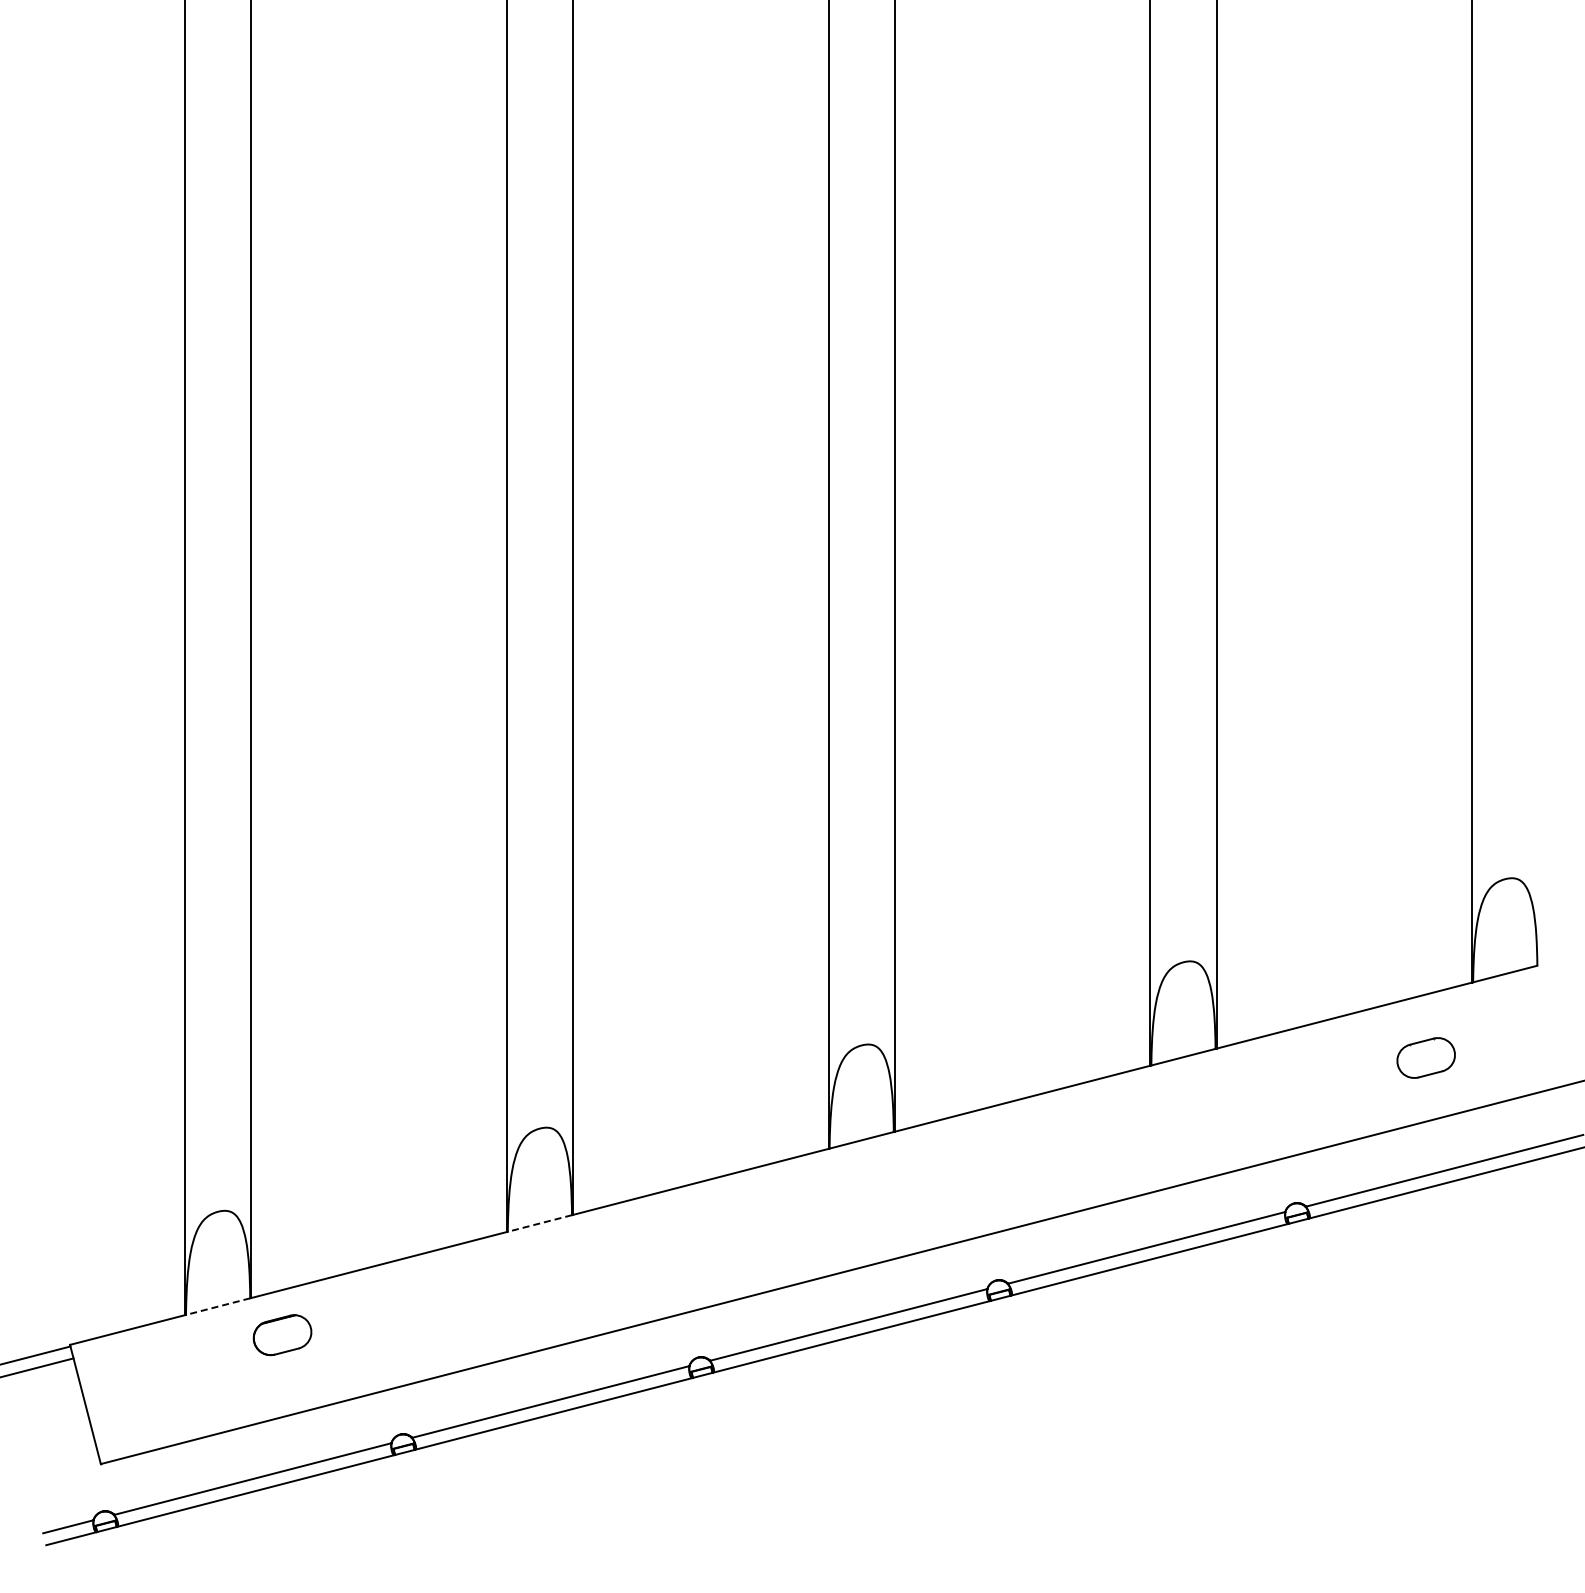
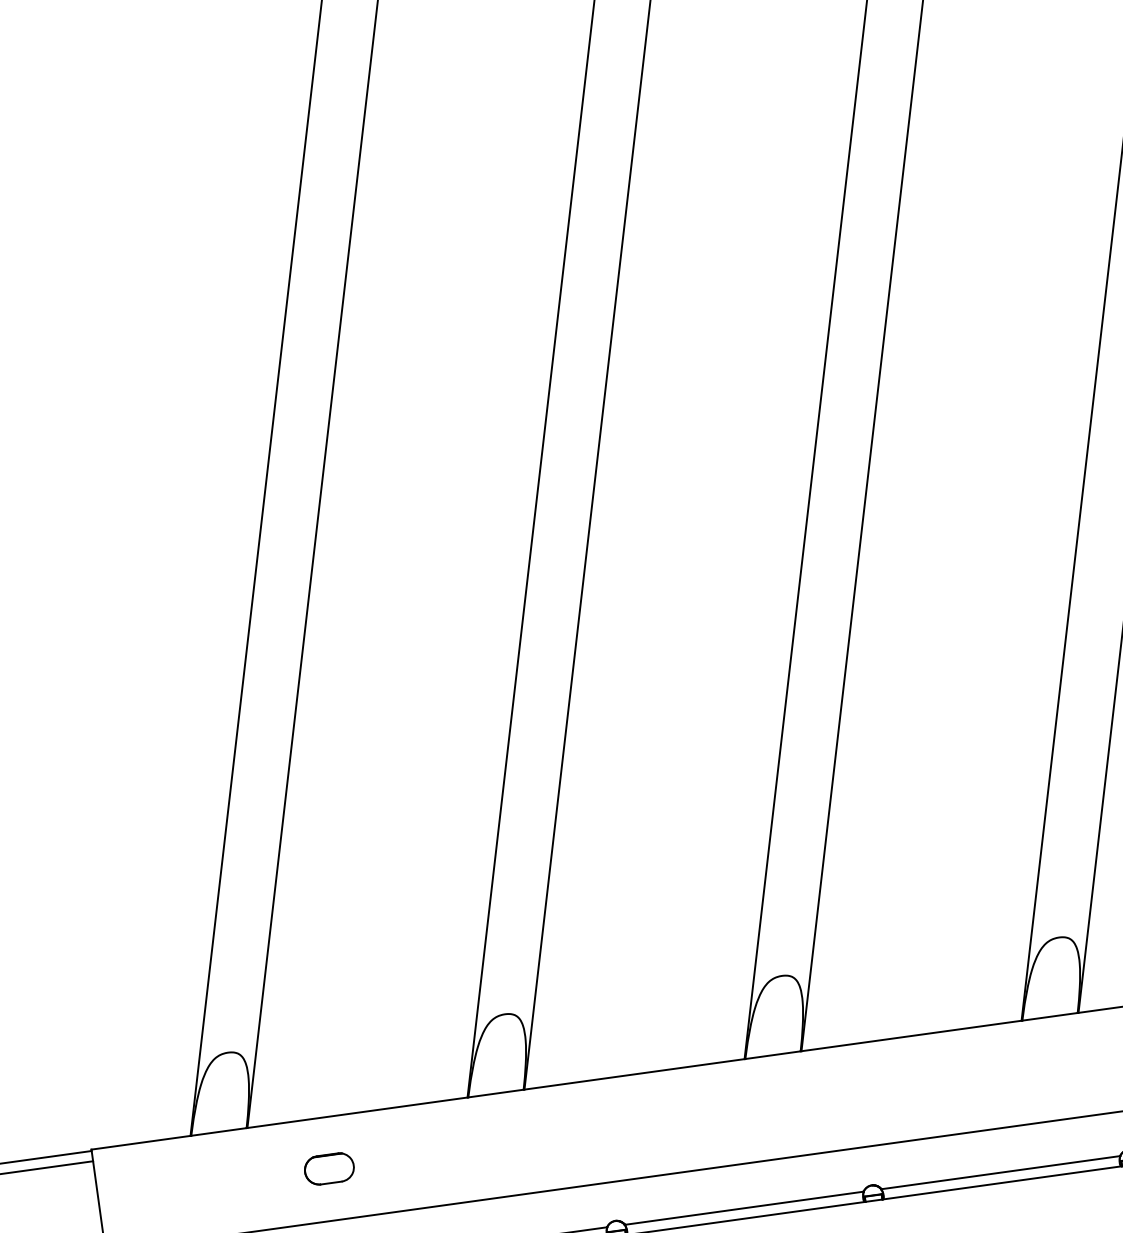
line: (539, 1223) -> (495, 1093), dashed -> solid
line: (217, 1306) -> (218, 1131), dashed -> solid
part: (282, 1335) -> (329, 1169), moved

